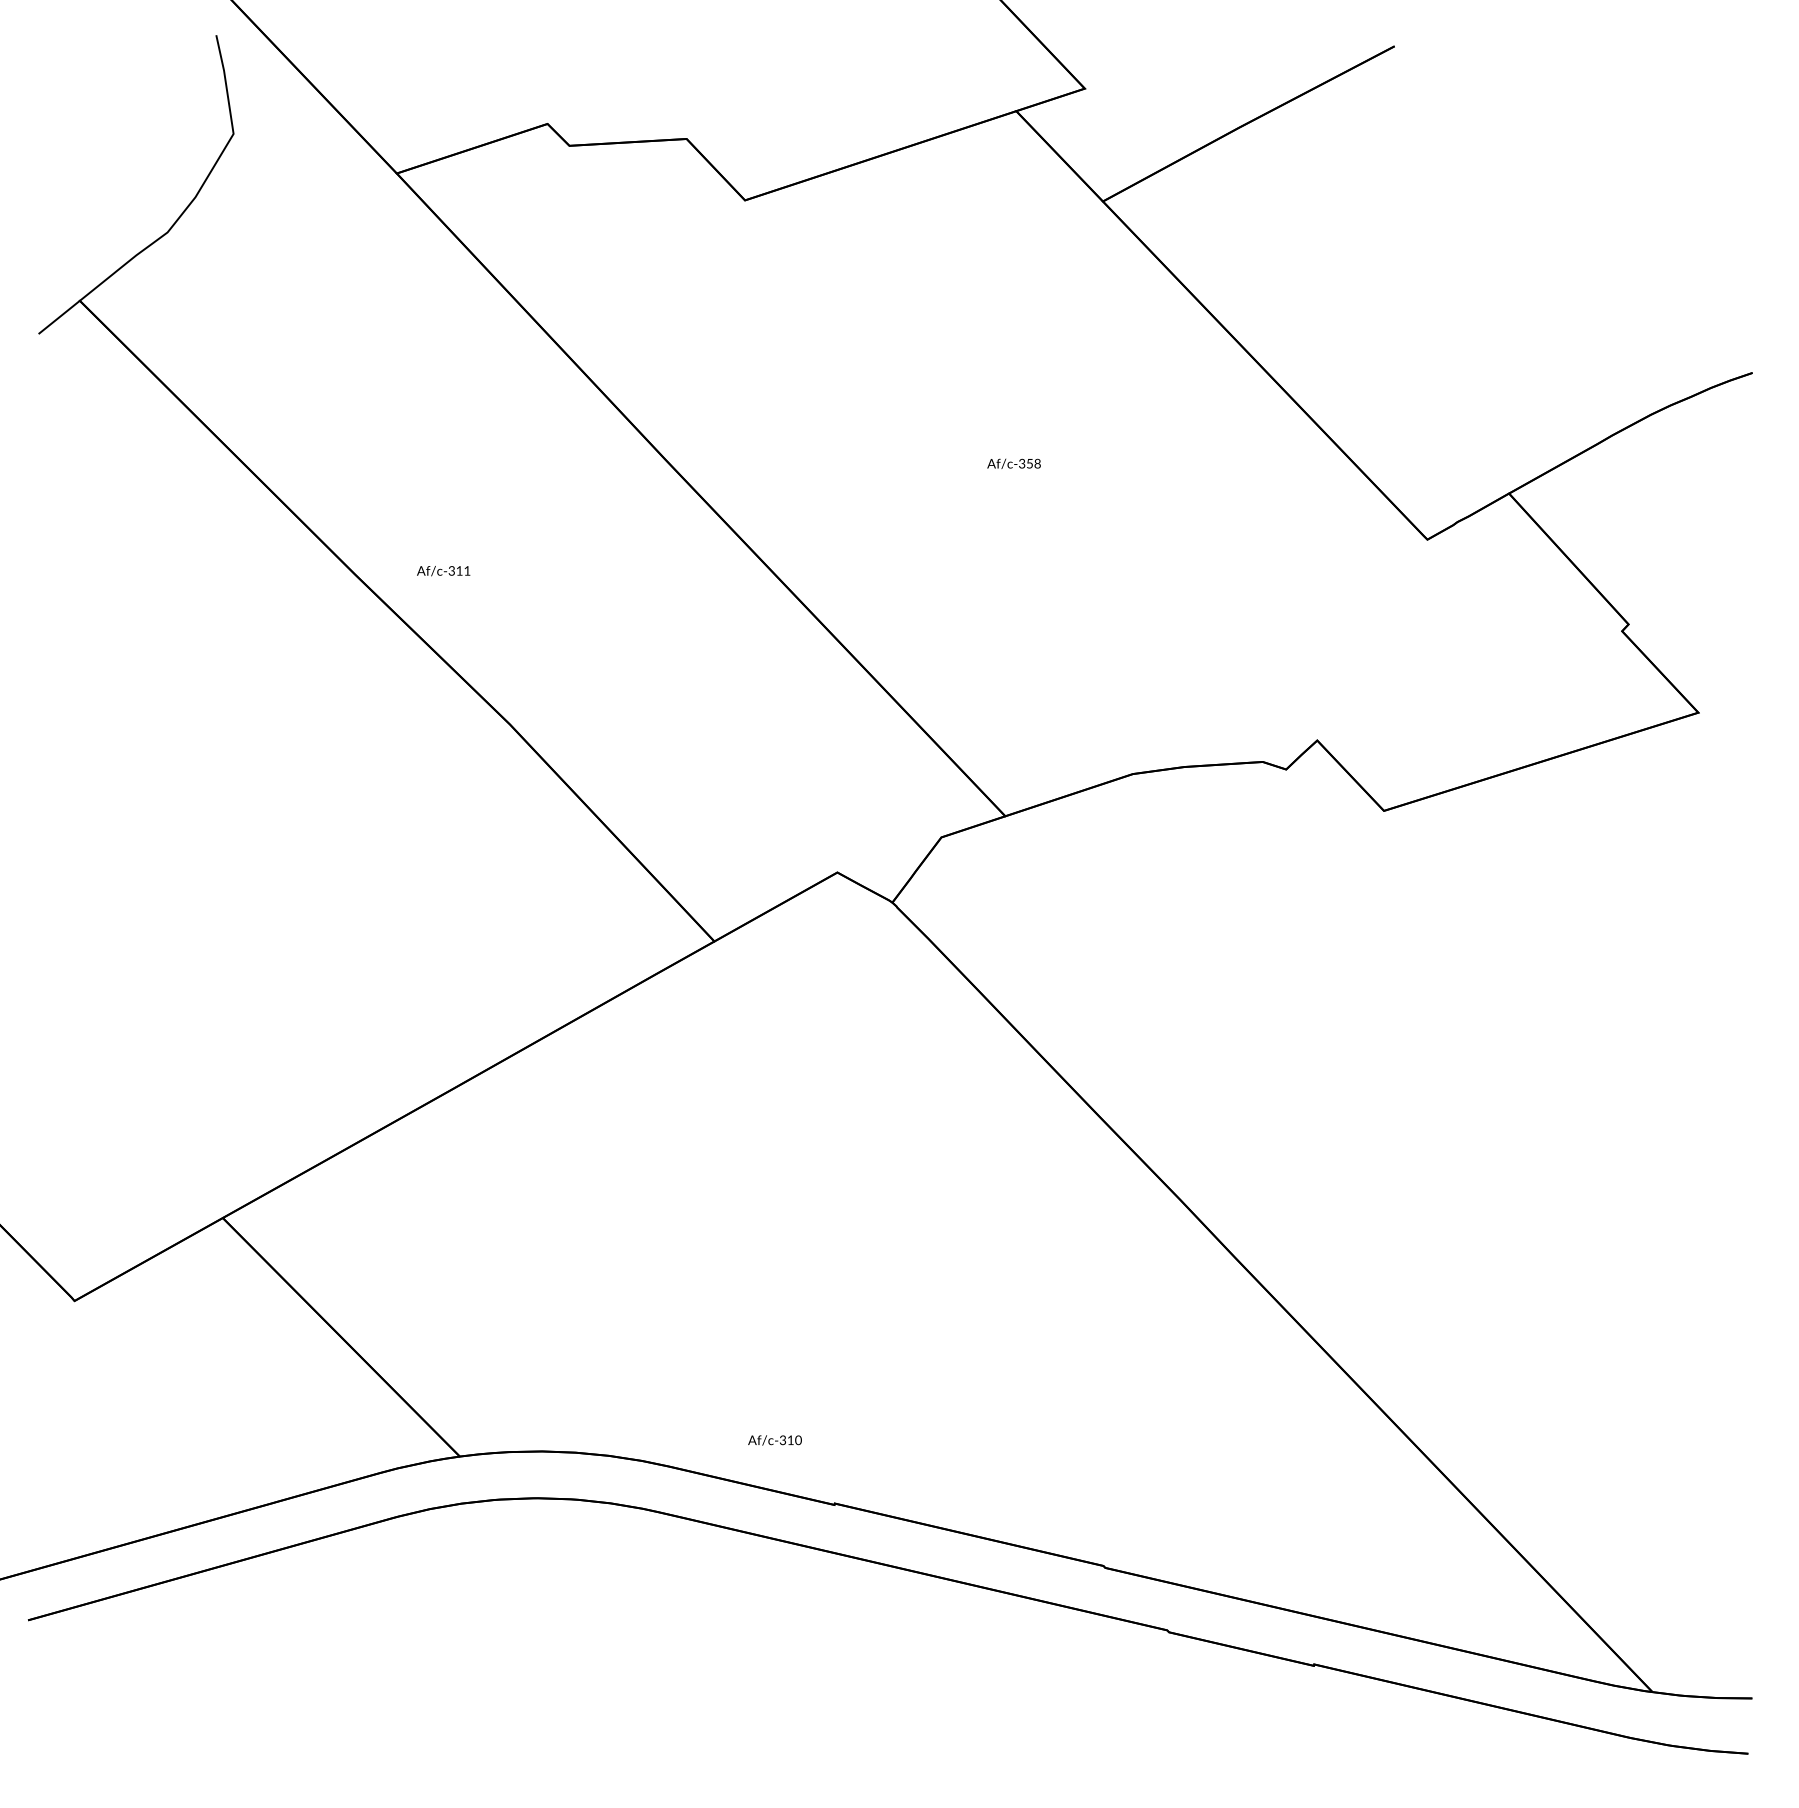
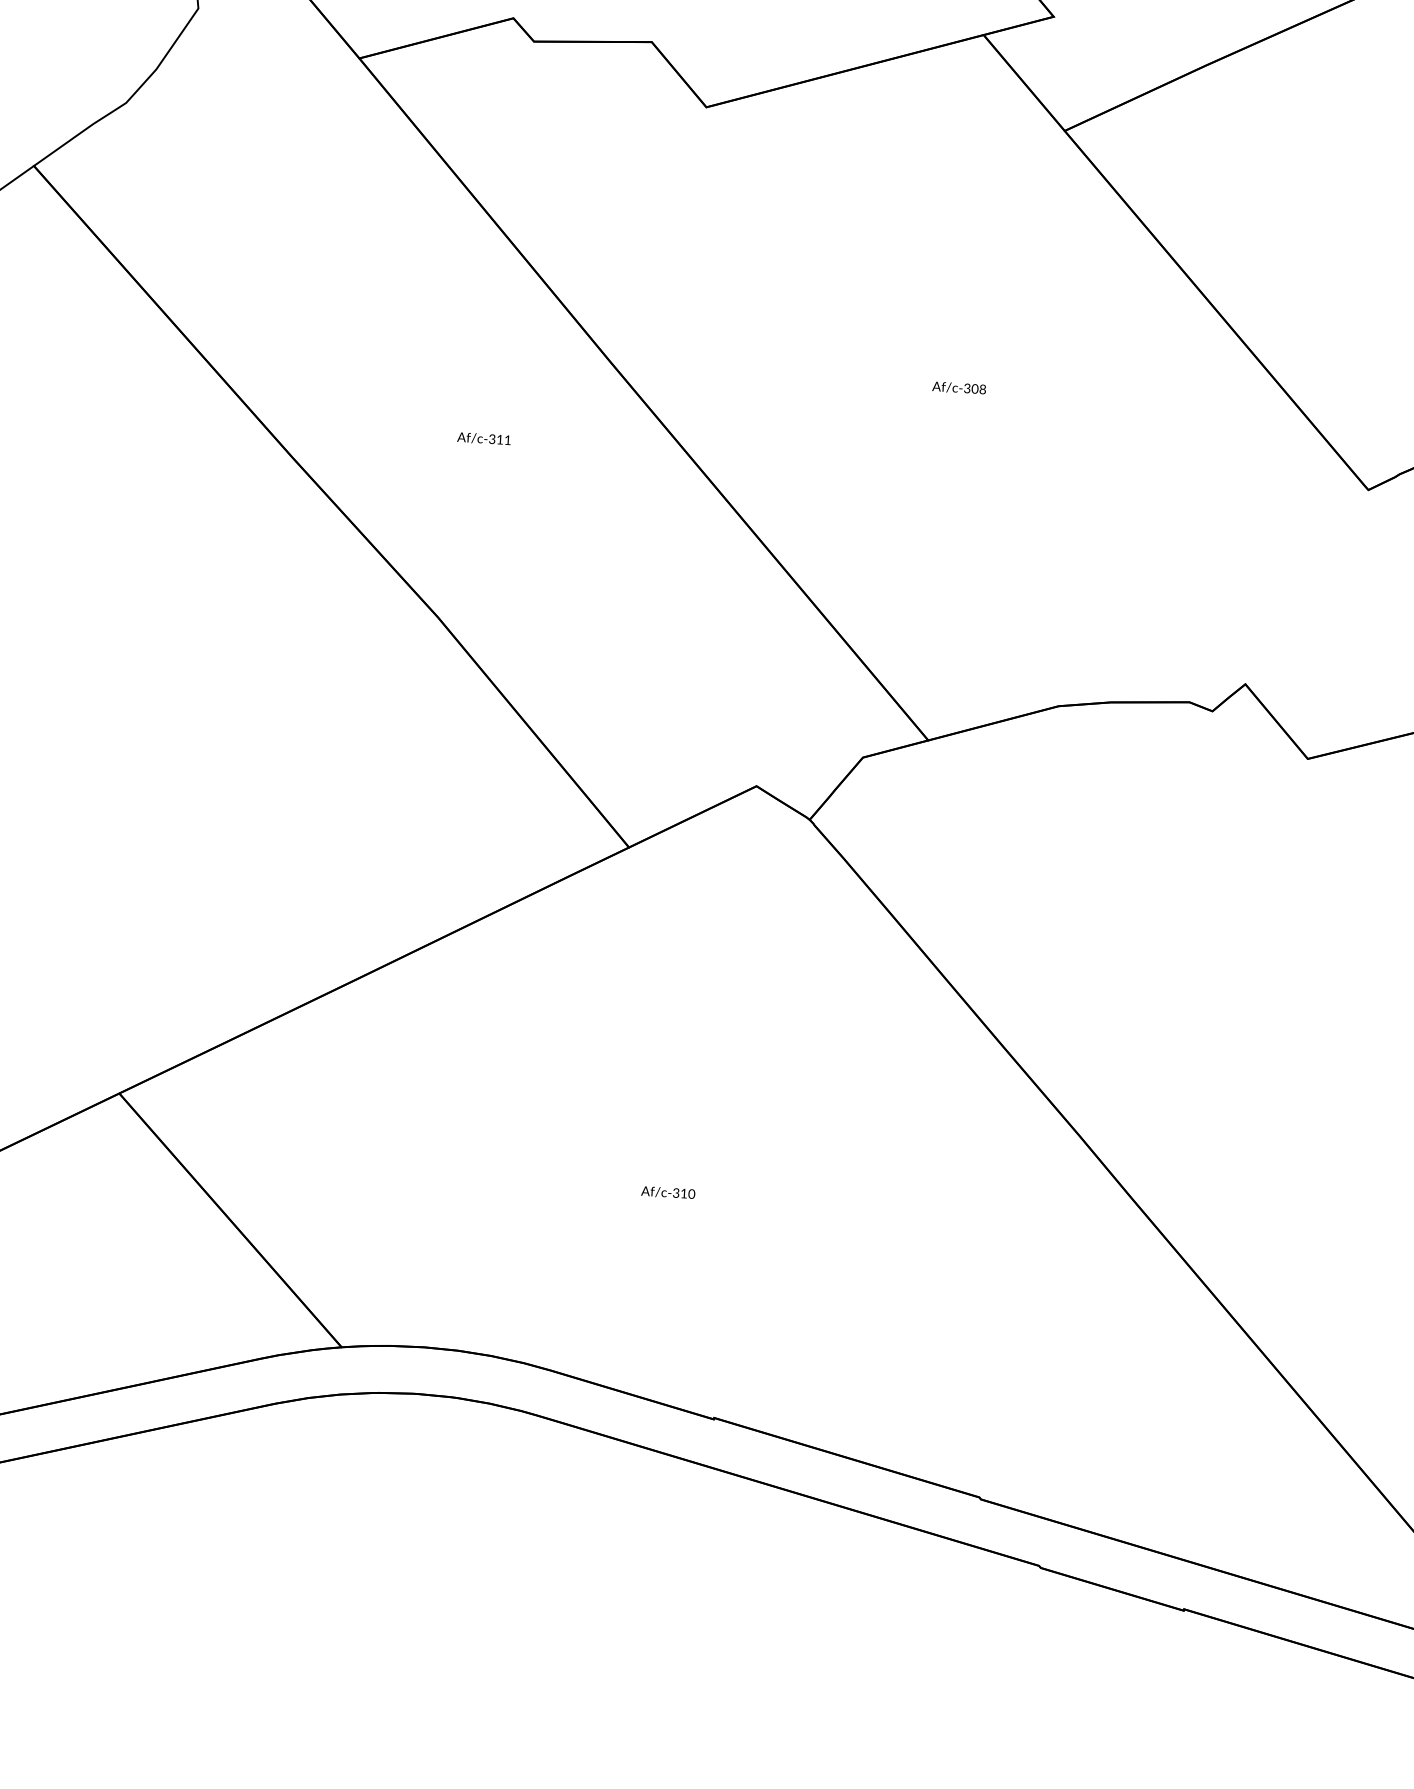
text: (1029, 463) -> (974, 388), Af/c-358 -> Af/c-308
text: (443, 571) -> (483, 439), moved
text: (774, 1440) -> (667, 1192), moved

